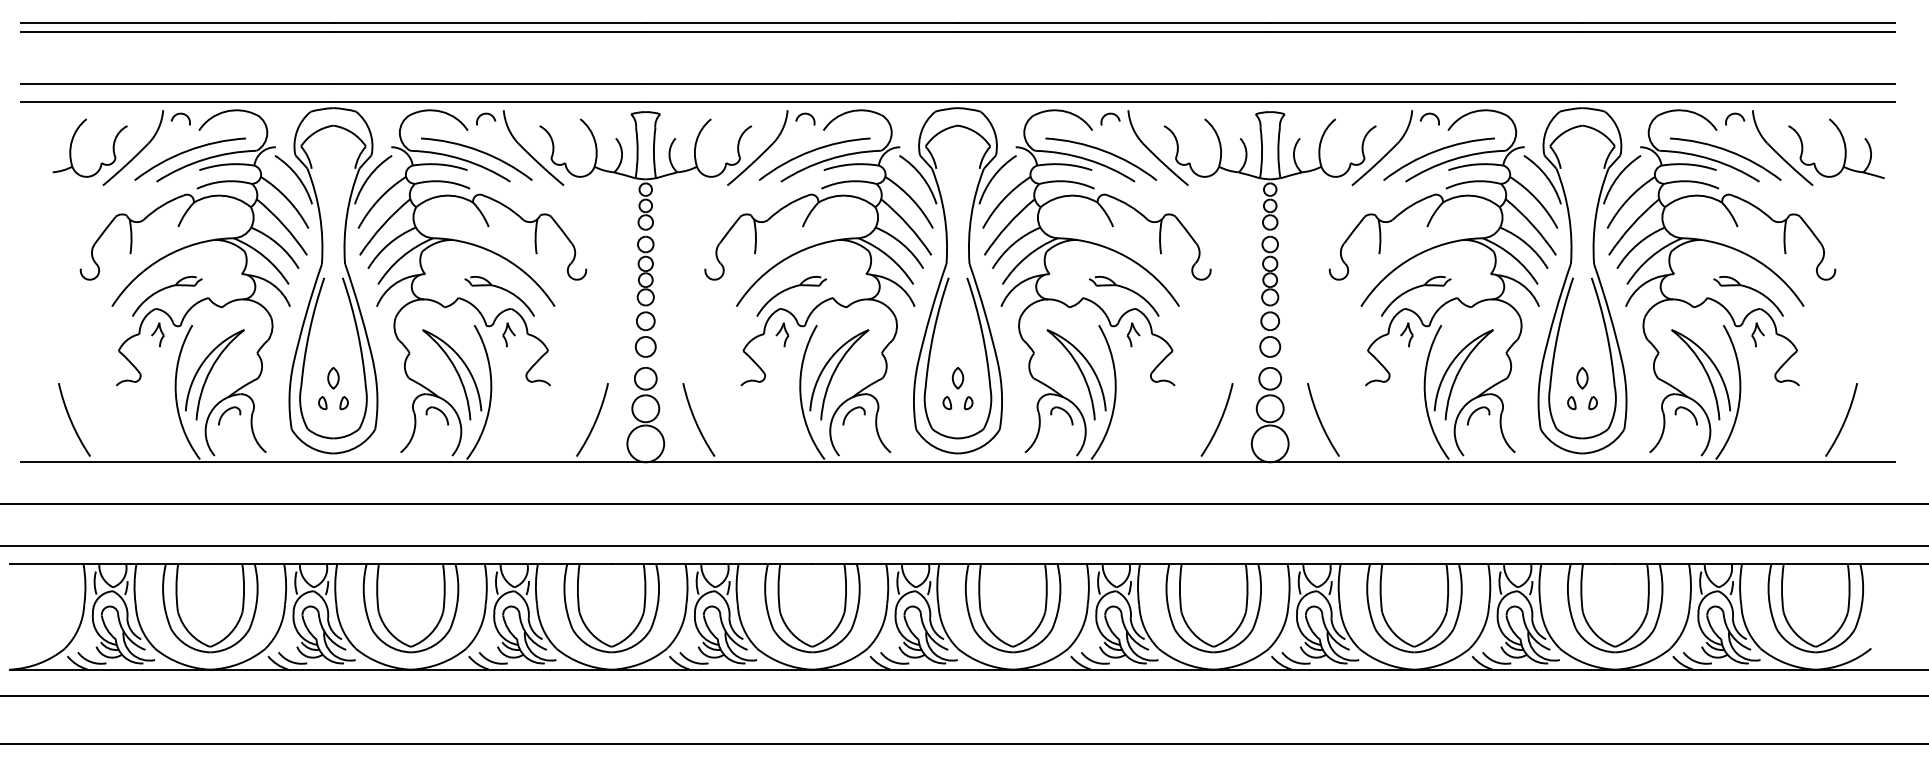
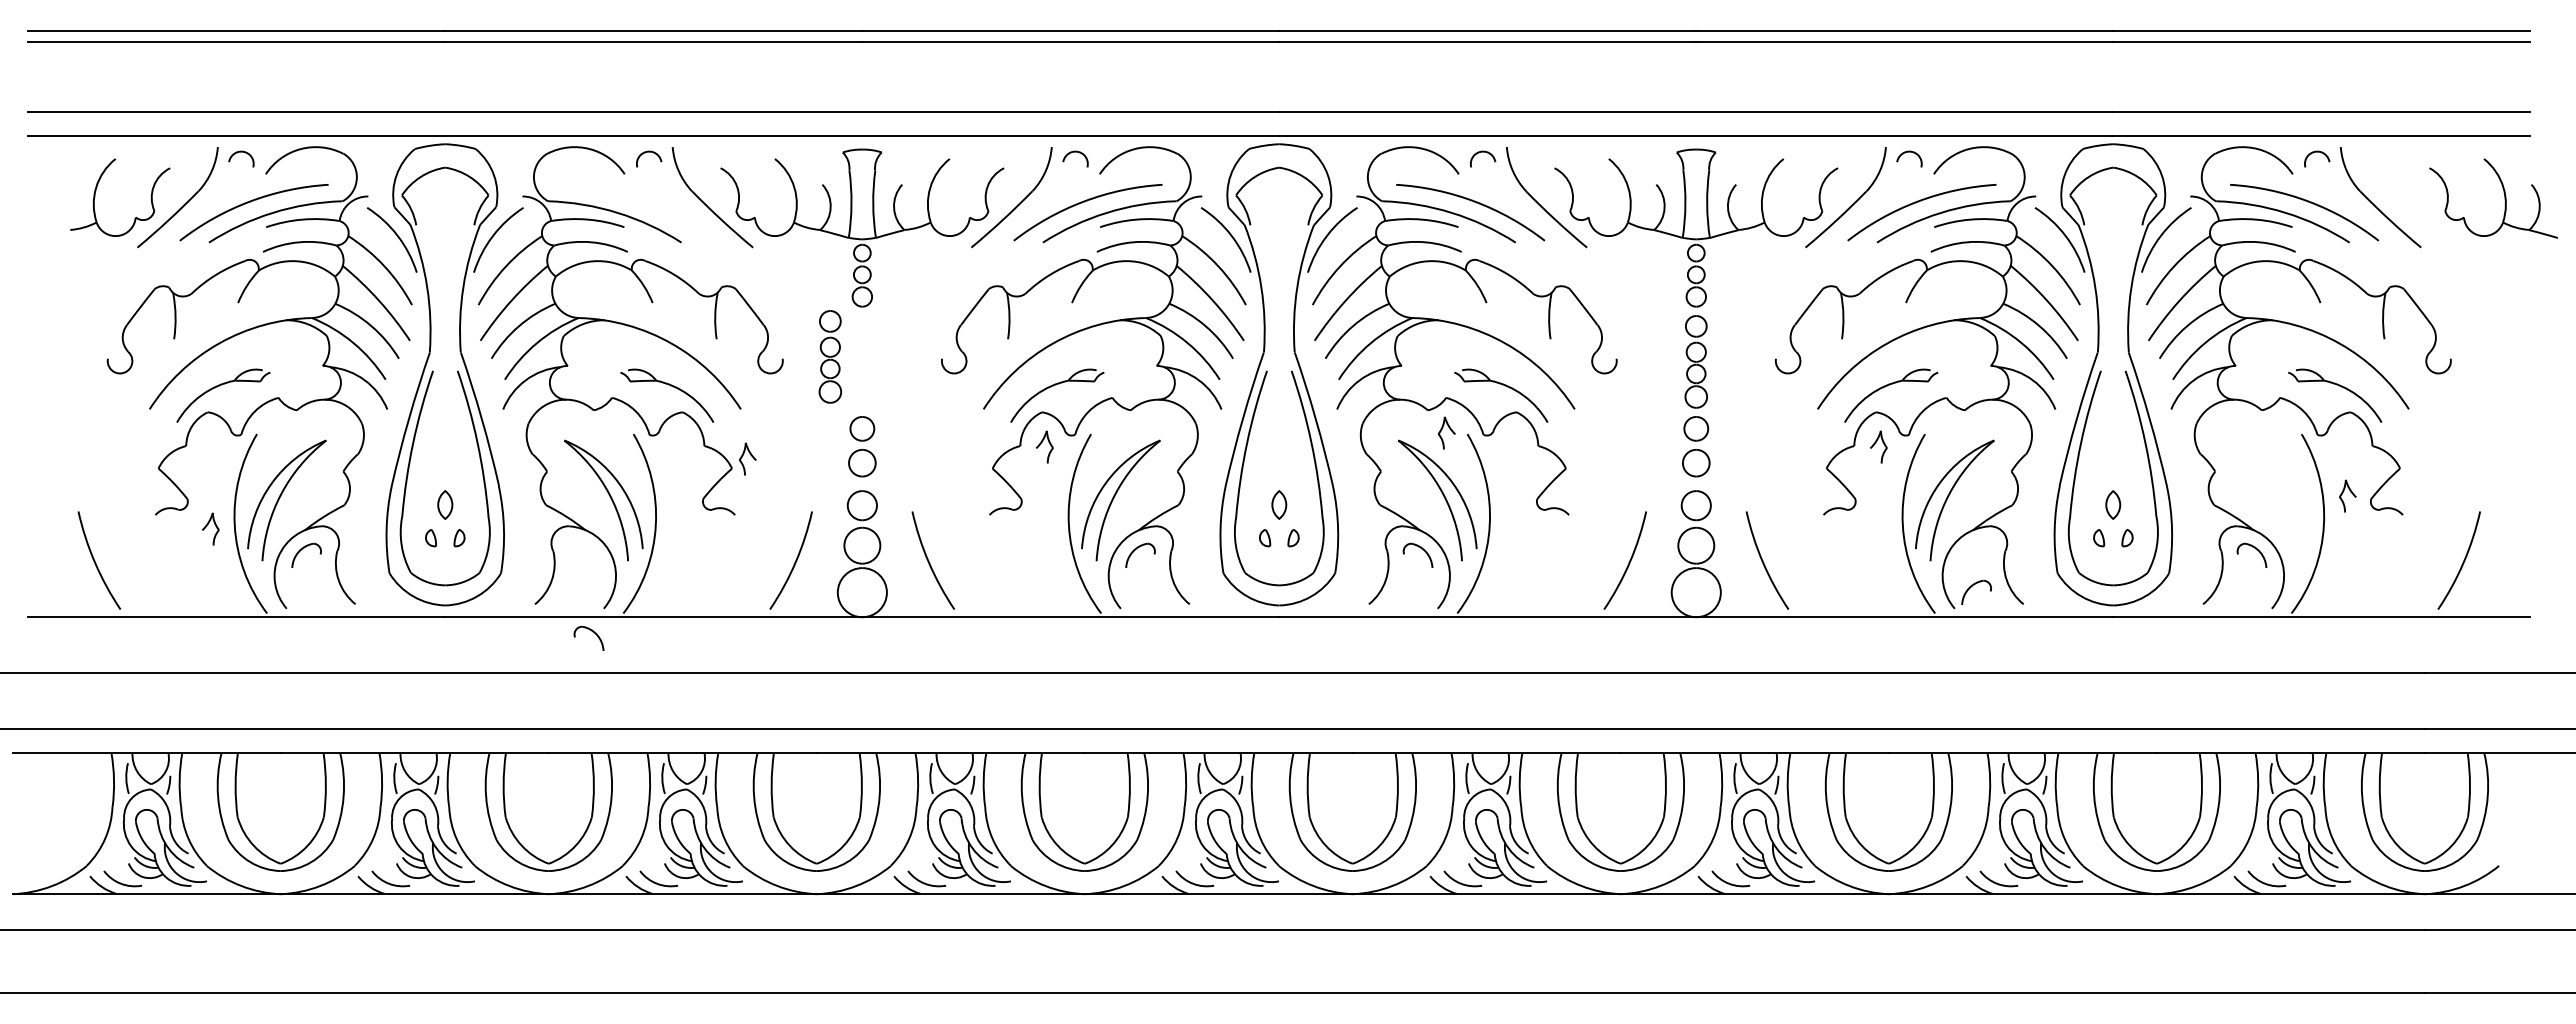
part: (1844, 148) -> (2504, 198), moved
arc: (478, 151) -> (639, 202), removed
part: (645, 270) -> (830, 356), moved
part: (157, 334) -> (210, 528), moved
part: (508, 334) -> (747, 458), moved
part: (1133, 334) -> (1446, 432), moved
part: (1757, 334) -> (2347, 495), moved
part: (1705, 371) -> (2277, 496), removed
part: (1477, 410) -> (1974, 585), moved
part: (439, 411) -> (592, 632), moved

